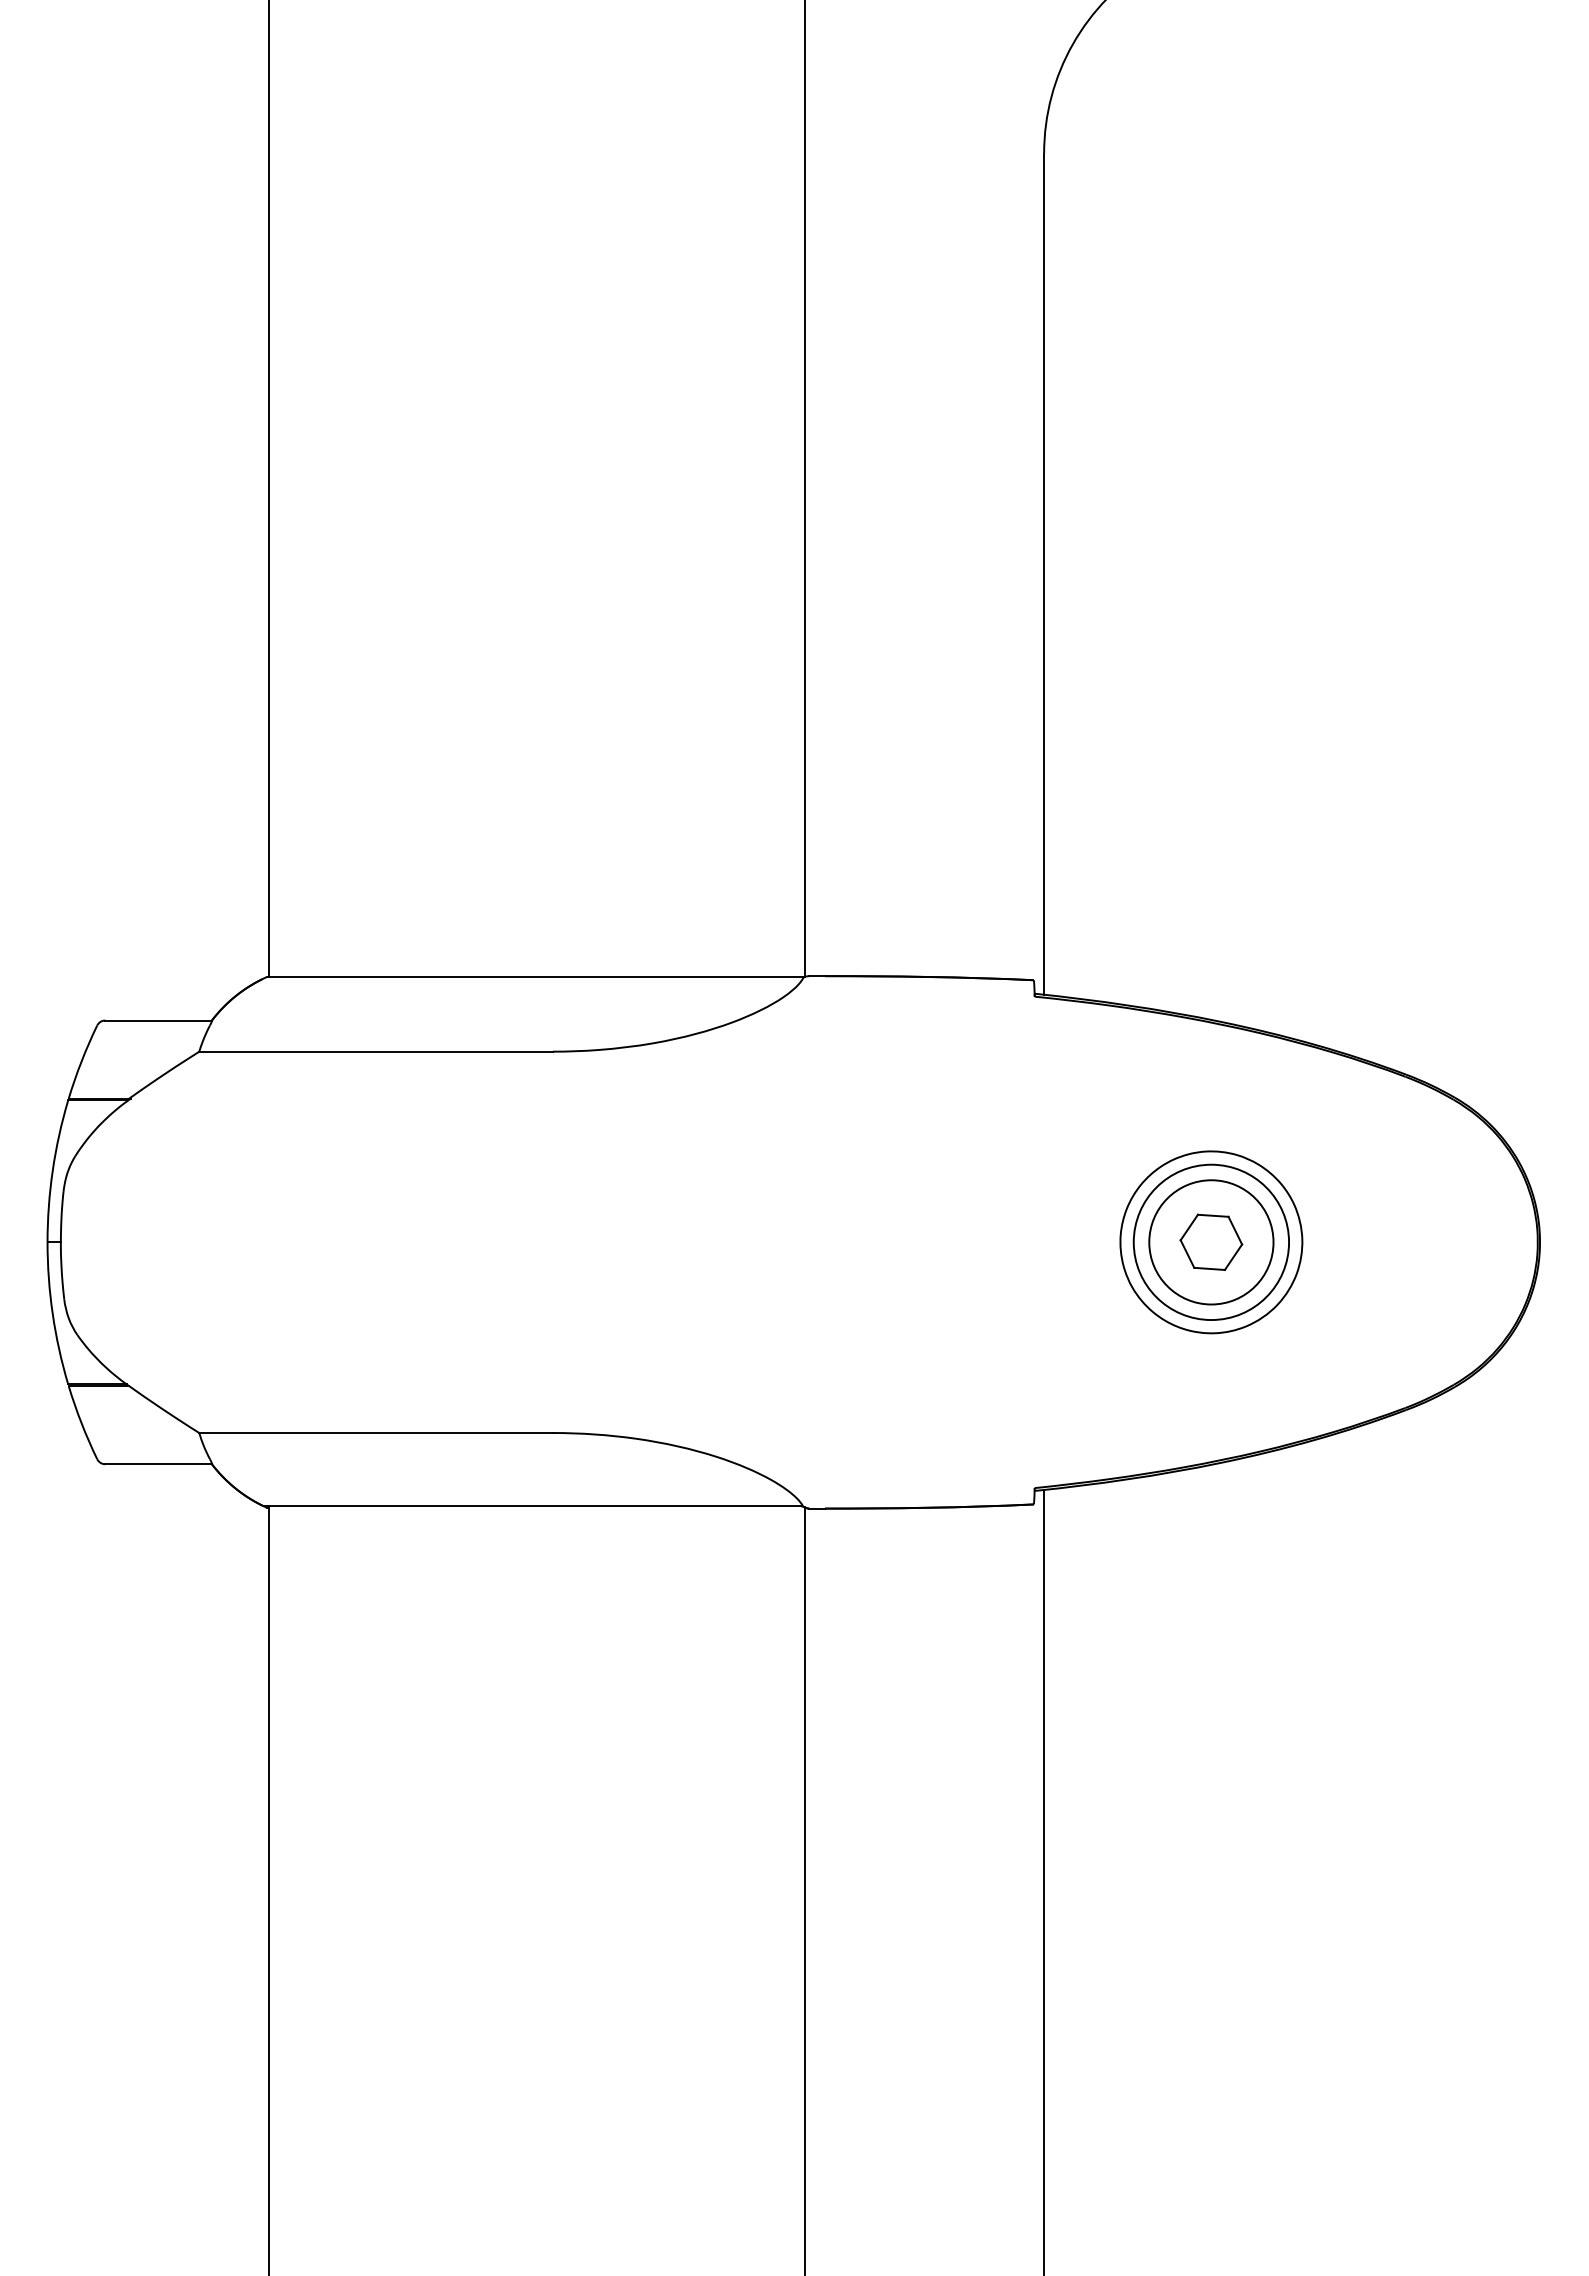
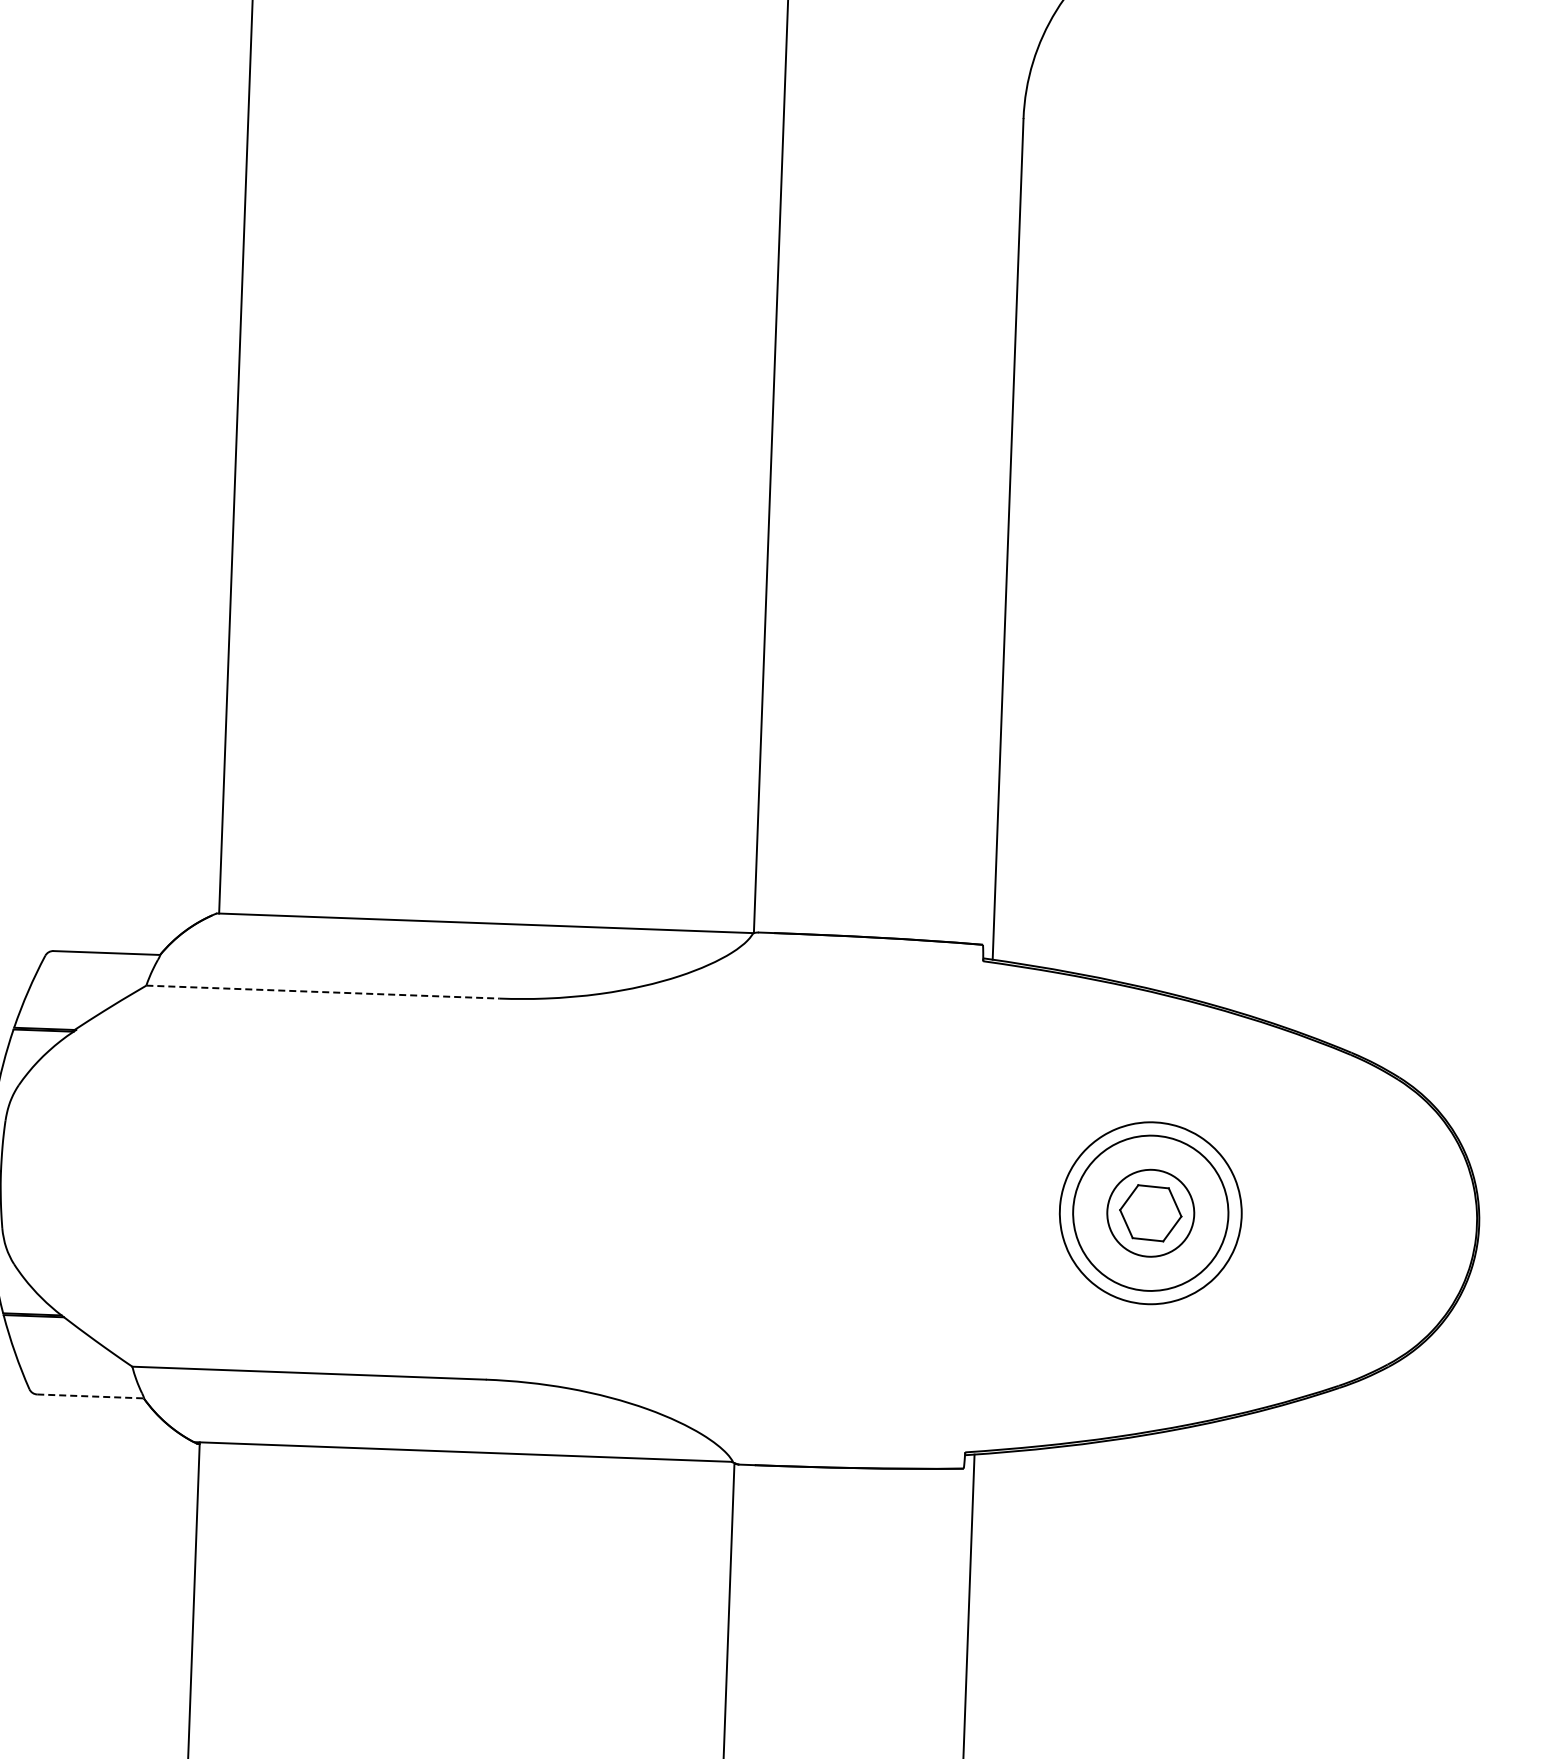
line: (376, 1051) -> (323, 991), solid -> dashed
circle: (1211, 1242) -> (1150, 1213), size x0.7
line: (158, 1464) -> (90, 1396), solid -> dashed

